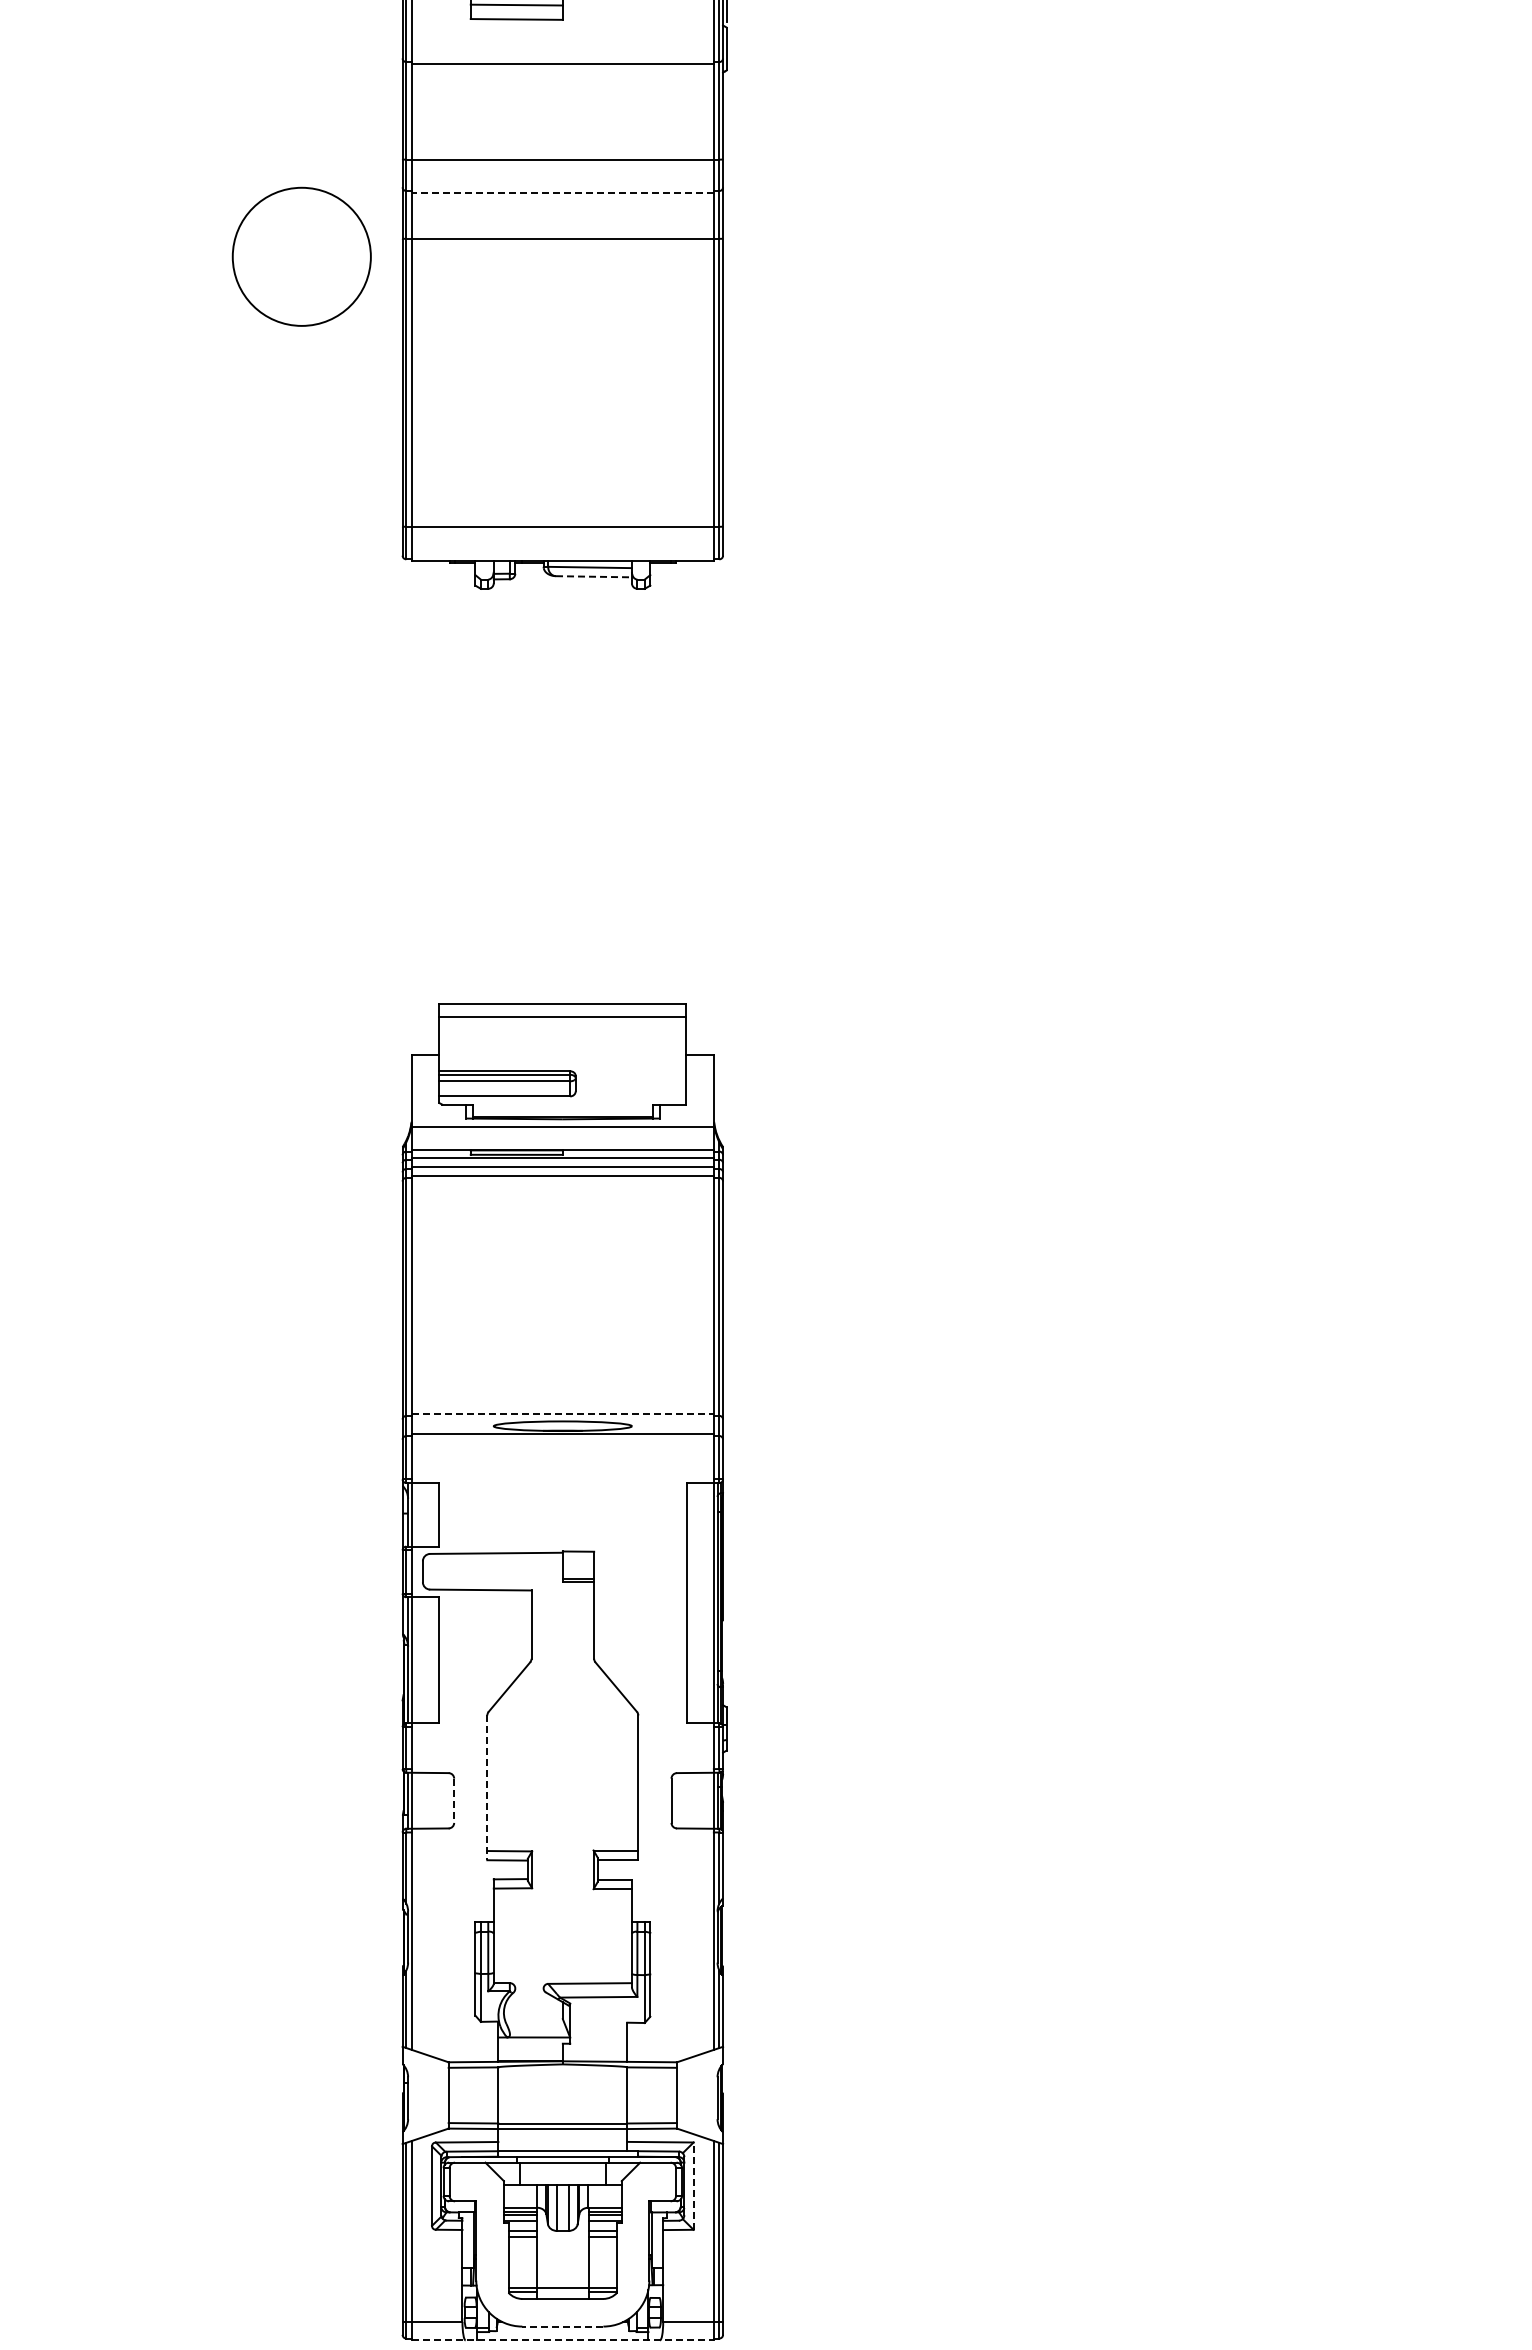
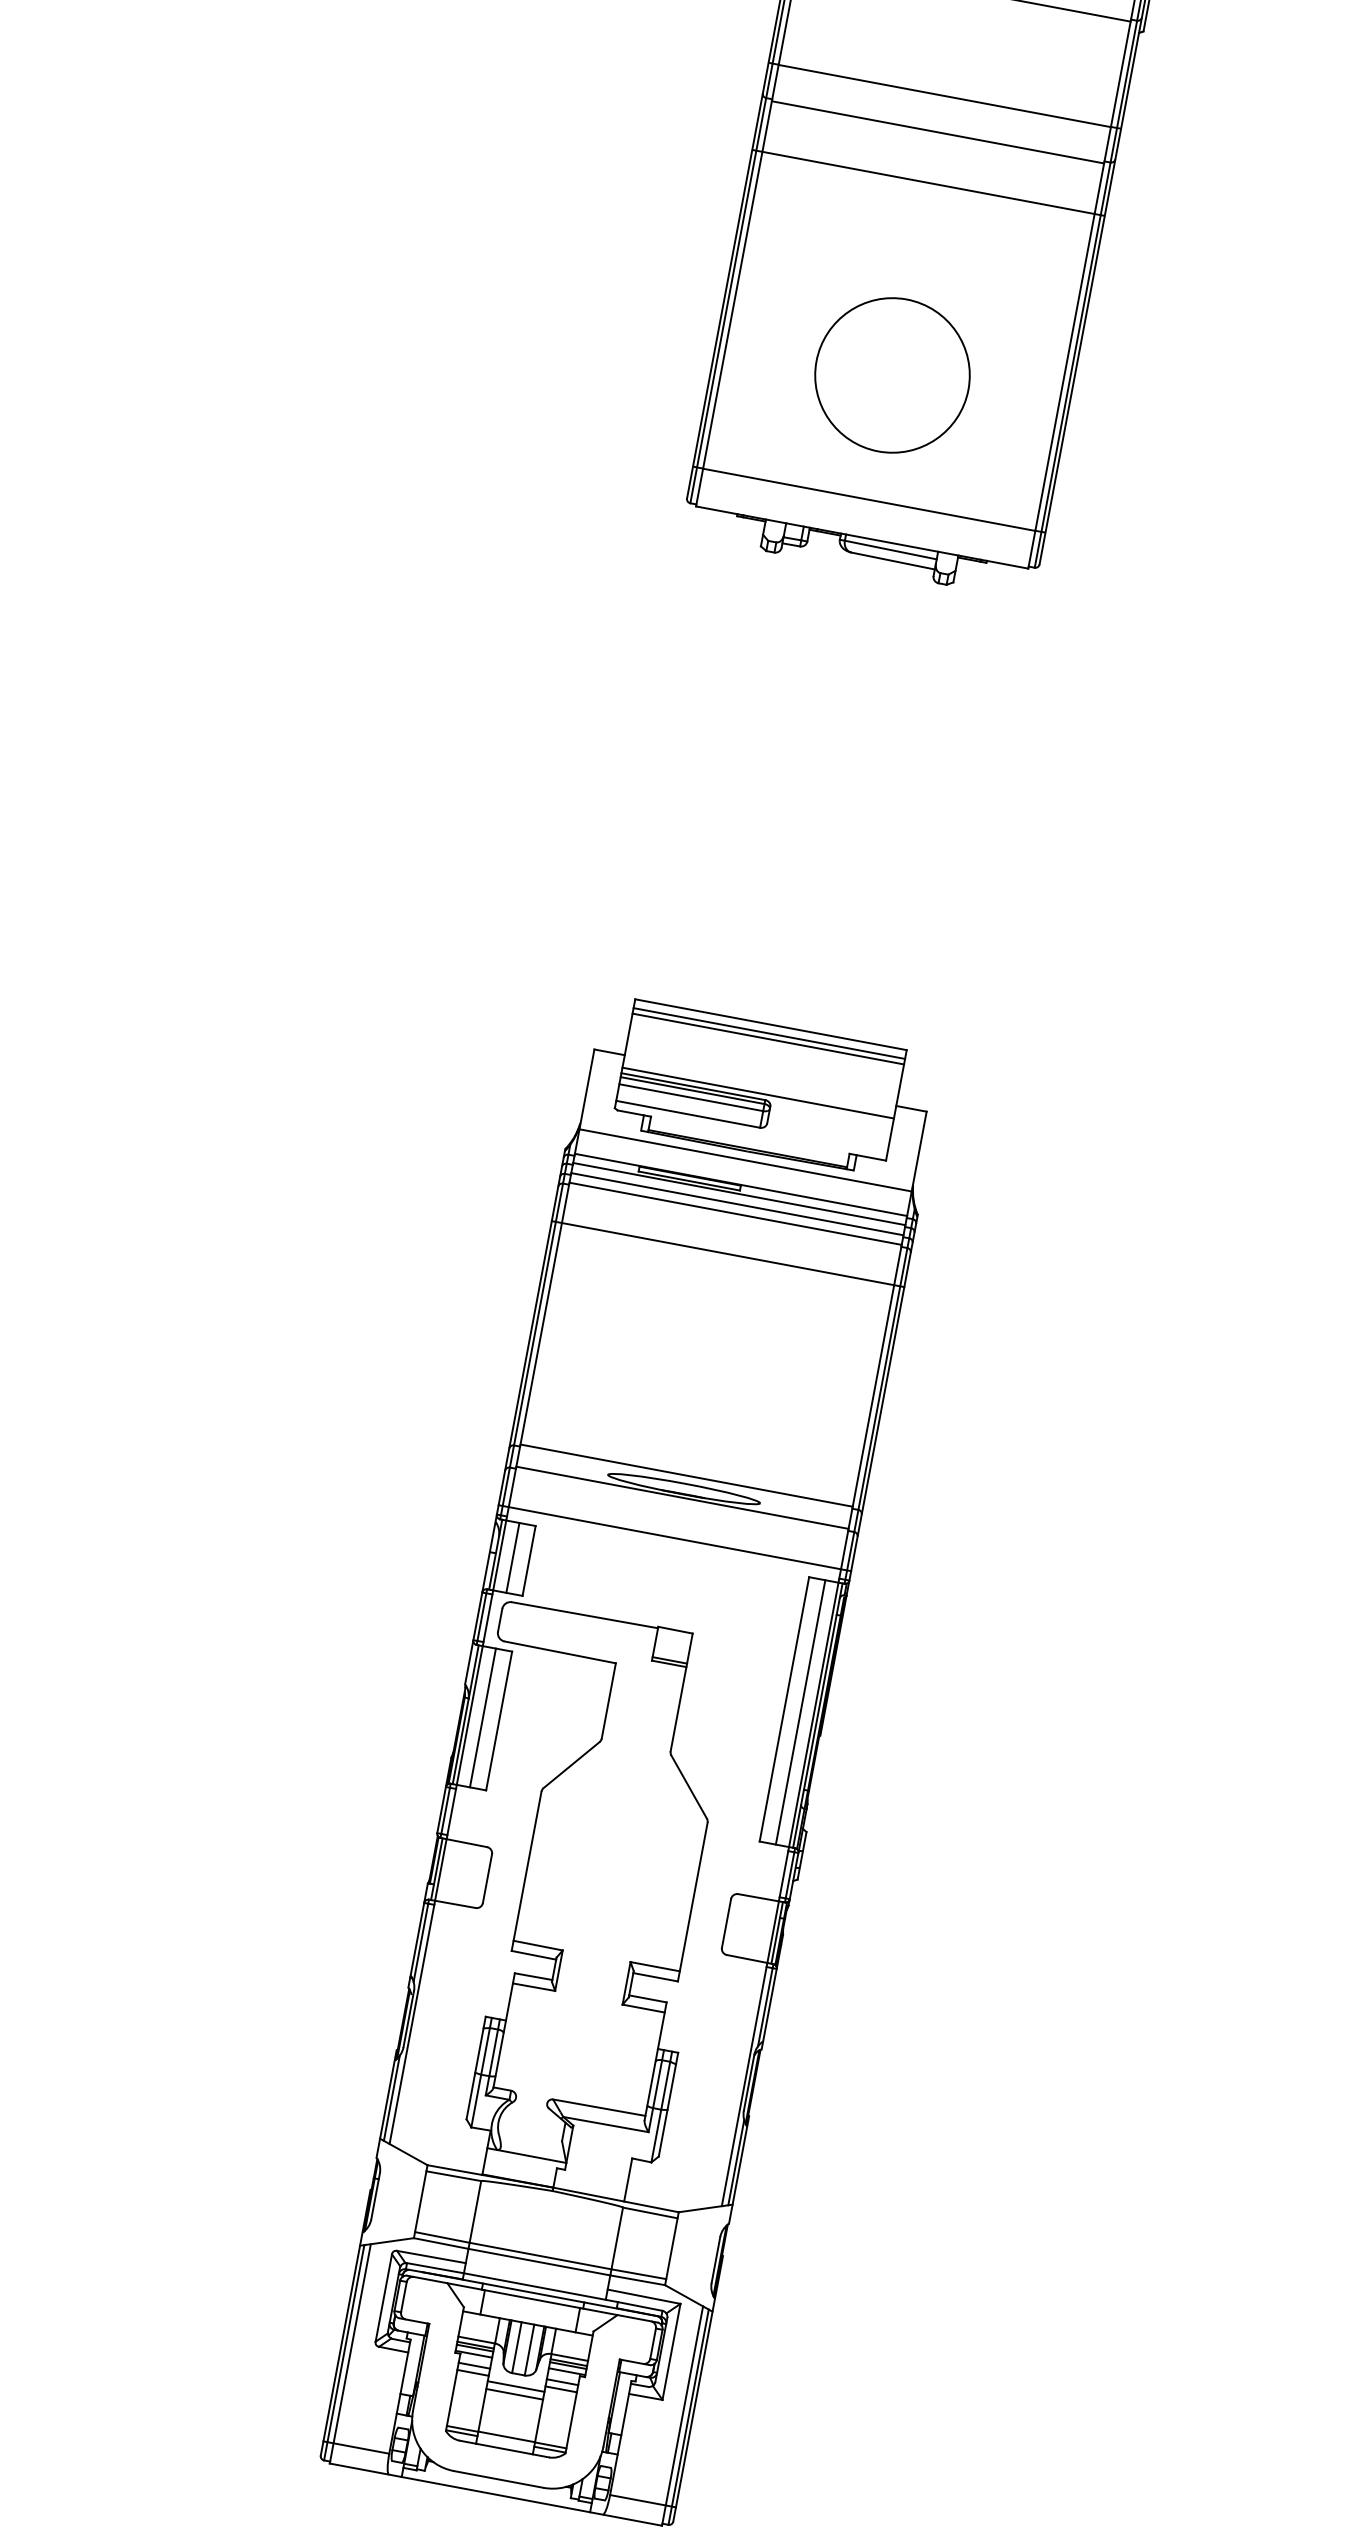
line: (562, 192) -> (937, 131), dashed -> solid
circle: (301, 256) -> (892, 374), moved
line: (593, 576) -> (892, 560), dashed -> solid
line: (562, 1012) -> (768, 1033), added
line: (562, 1066) -> (757, 1093), added
line: (562, 1212) -> (727, 1253), added
line: (563, 1414) -> (687, 1476), dashed -> solid
line: (562, 1470) -> (674, 1537), added
line: (423, 1514) -> (512, 1557), added
line: (701, 1603) -> (800, 1712), added
line: (423, 1660) -> (482, 1718), added
line: (487, 1788) -> (526, 1872), dashed -> solid
line: (454, 1801) -> (487, 1879), dashed -> solid
line: (693, 2186) -> (671, 2352), dashed -> solid
line: (562, 2242) -> (515, 2386), added
line: (562, 2249) -> (514, 2394), added
line: (562, 2326) -> (498, 2479), dashed -> solid
line: (563, 2340) -> (496, 2494), dashed -> solid

